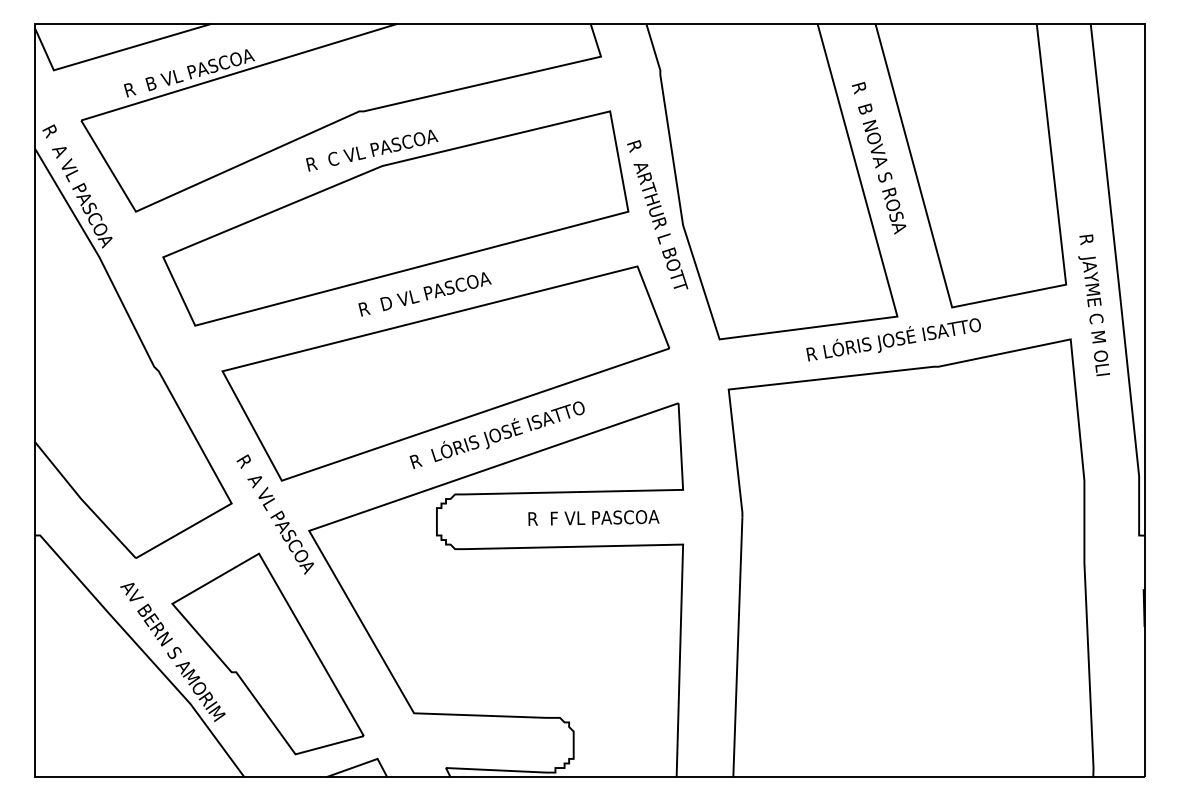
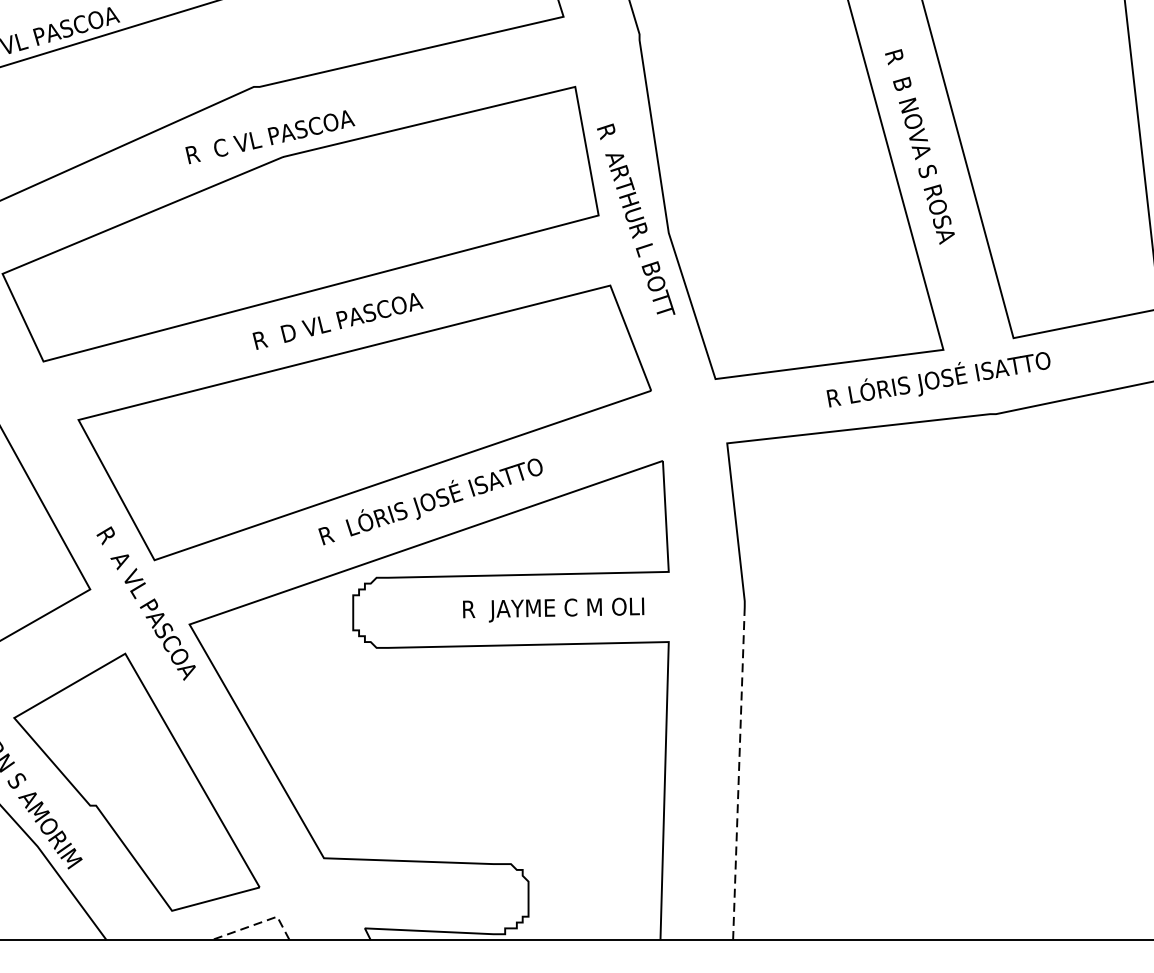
text: (592, 519) -> (552, 609), R  F VL PASCOA -> R  JAYME C M OLI
line: (737, 647) -> (738, 773), solid -> dashed
line: (362, 764) -> (257, 923), solid -> dashed

